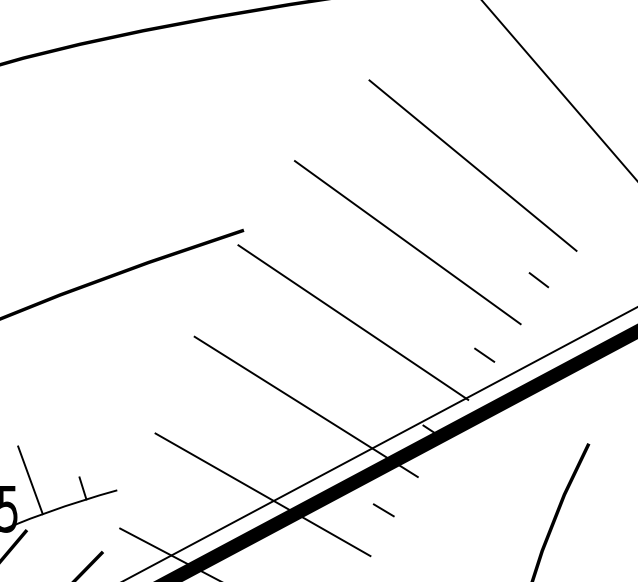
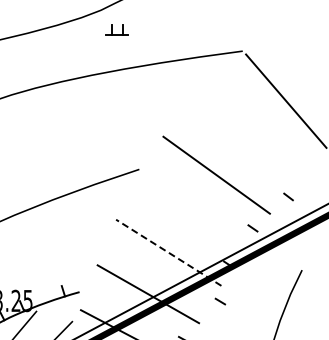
line: (473, 164) -> (247, 138), removed
line: (538, 279) -> (288, 196), moved
line: (352, 321) -> (190, 212), removed
line: (305, 406) -> (168, 252), solid -> dashed
line: (30, 480) -> (38, 287), removed
line: (384, 510) -> (220, 301), moved

